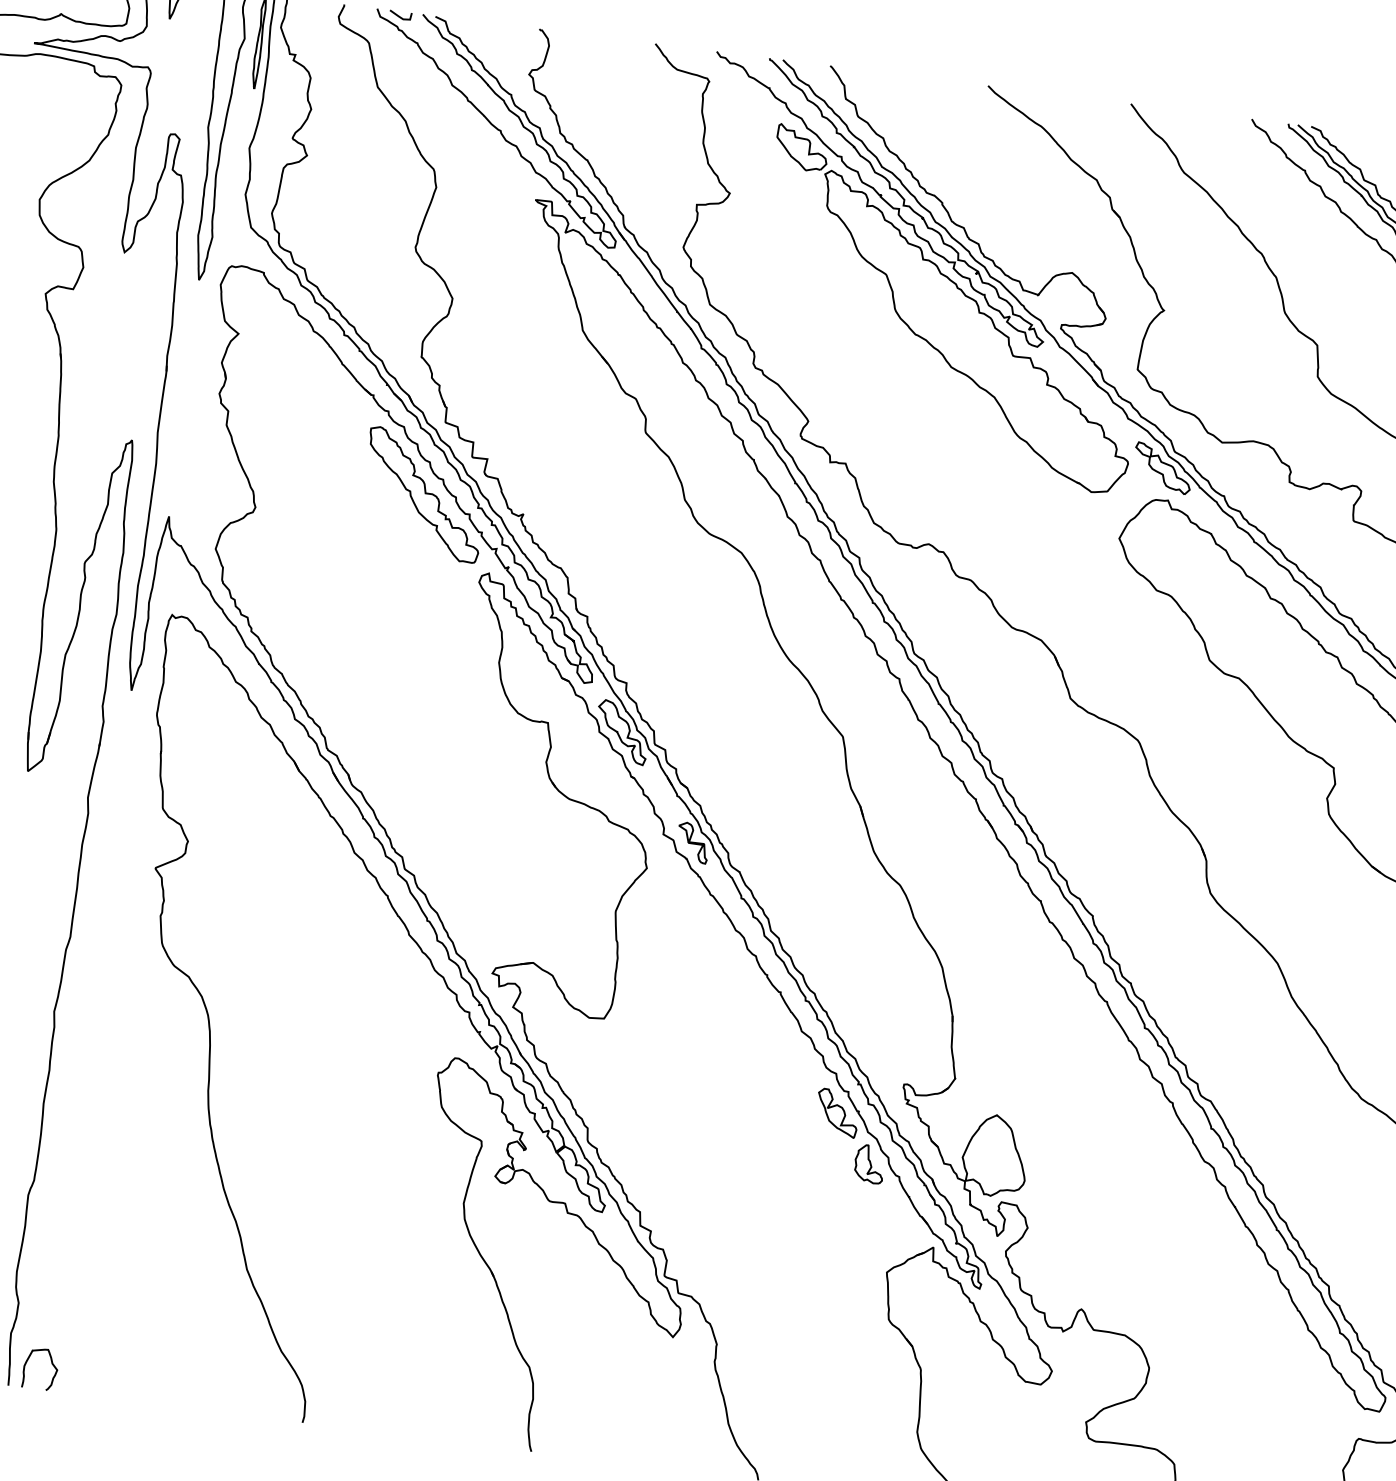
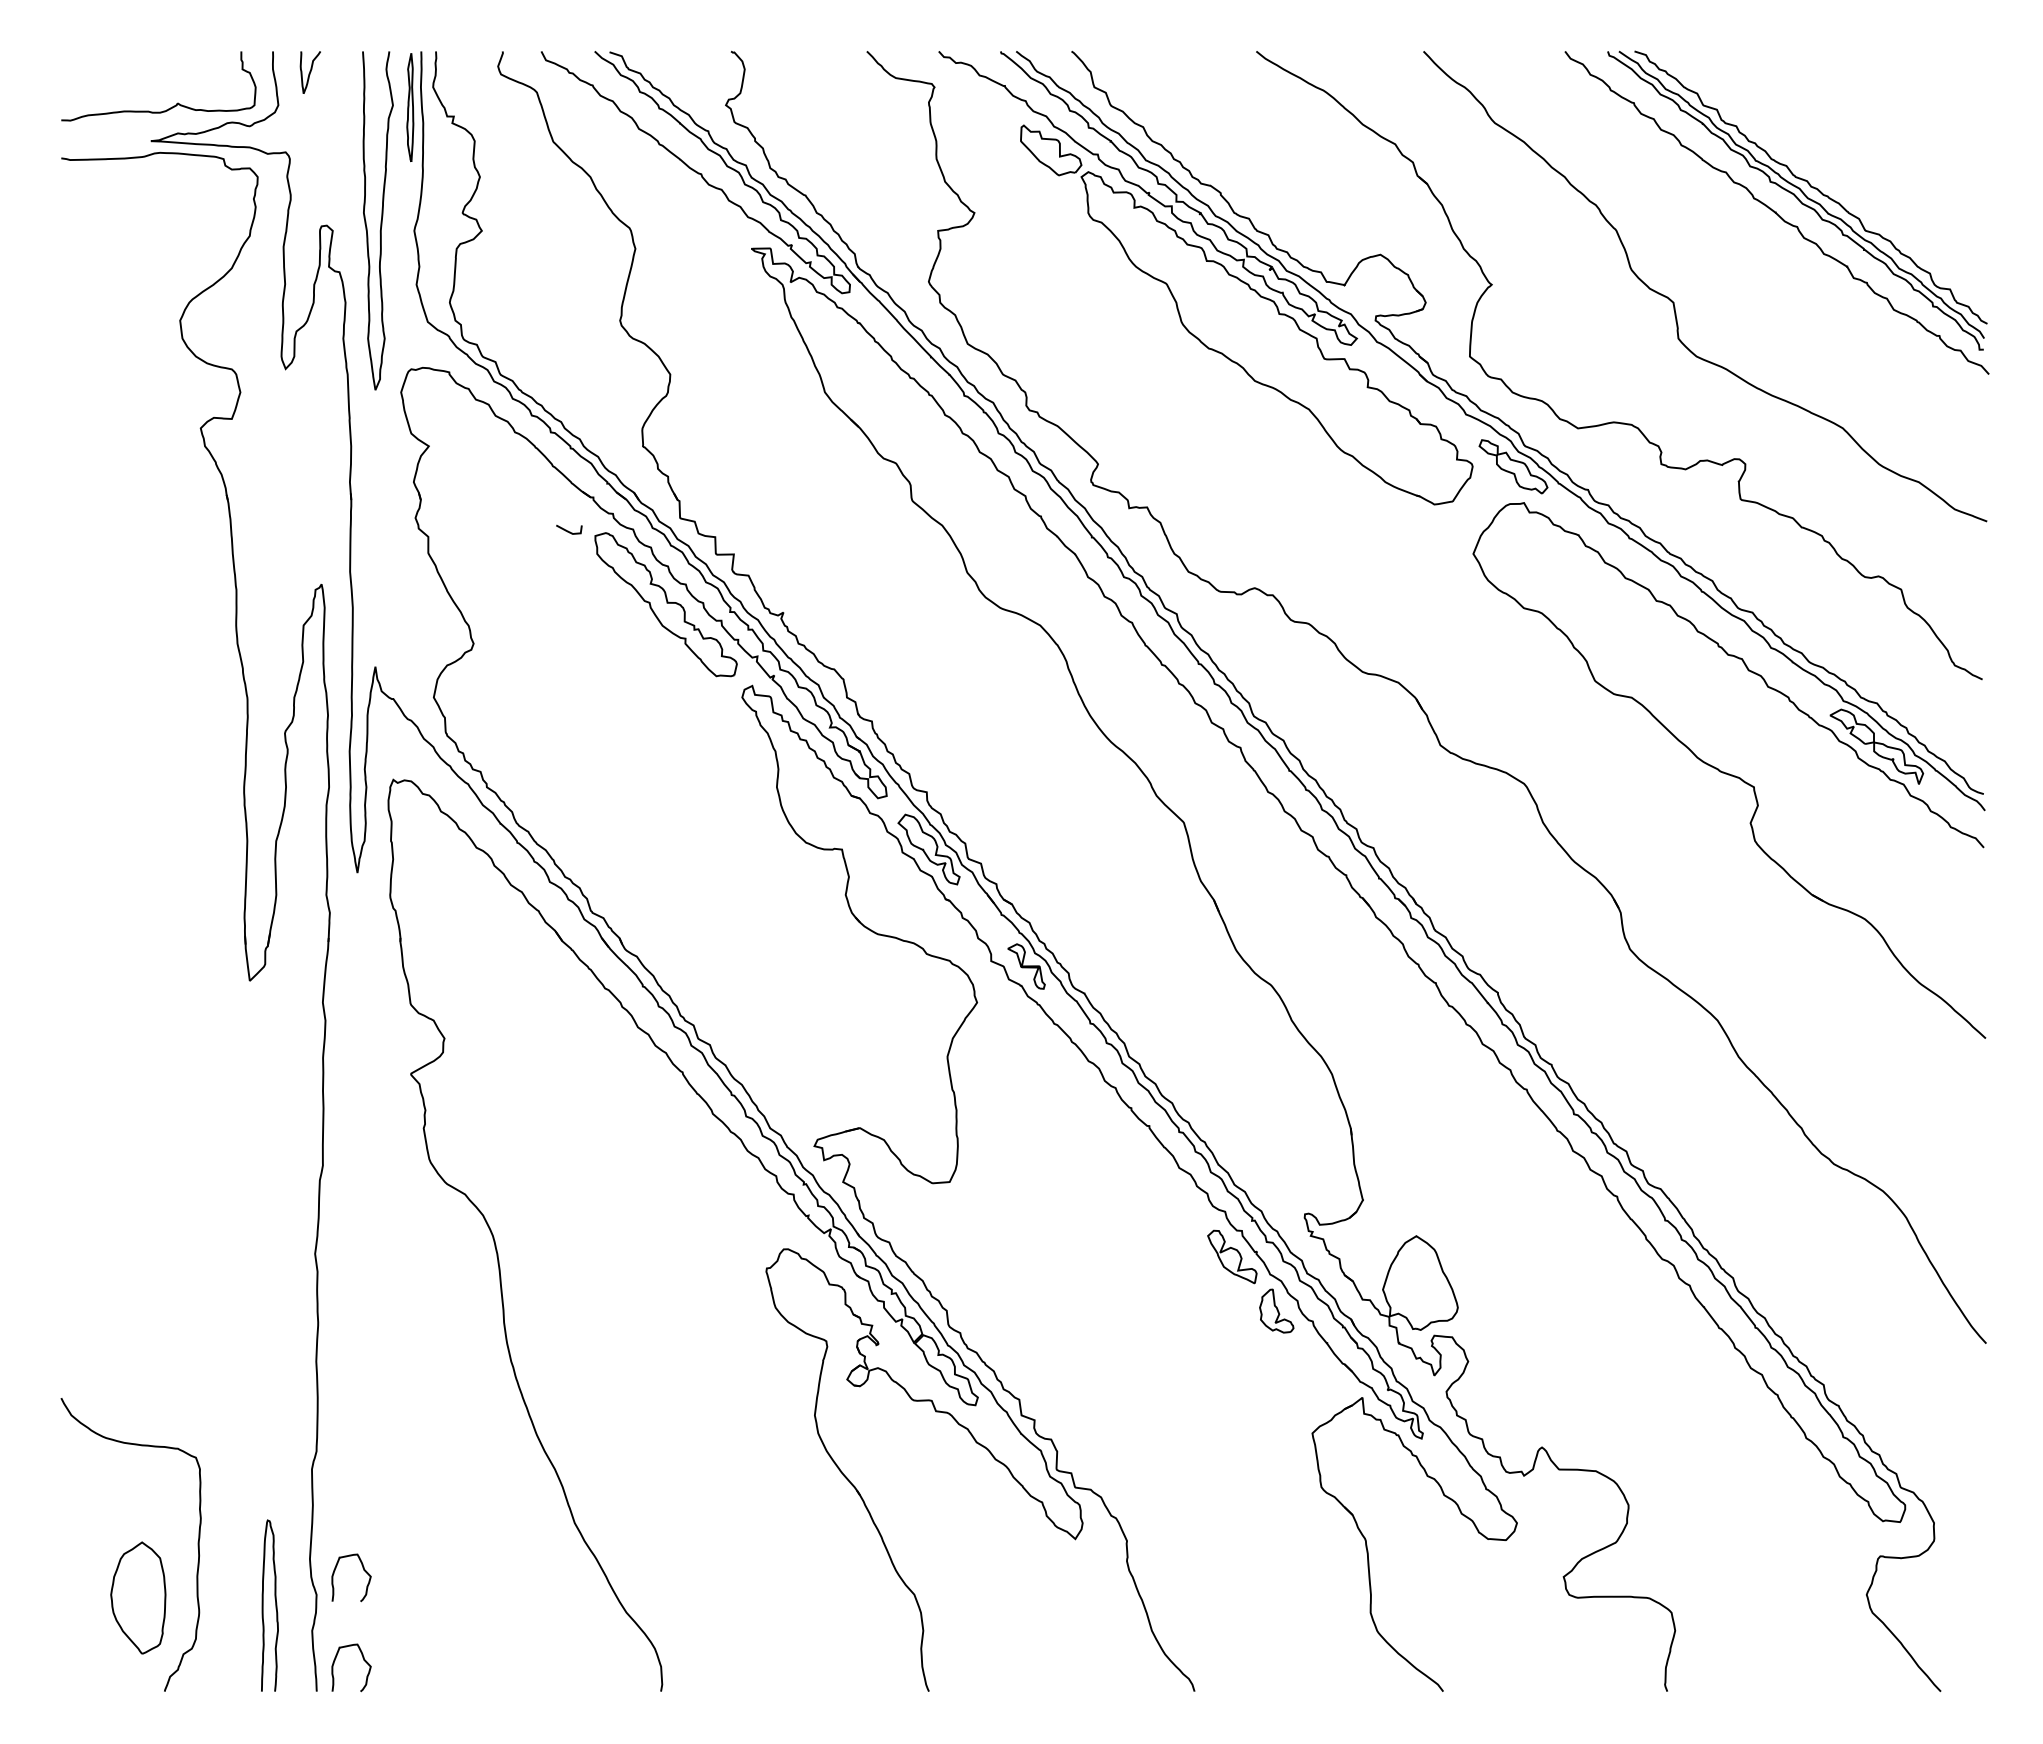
line: (399, 15) -> (568, 530), moved
curve: (61, 1287) -> (363, 1570), added

